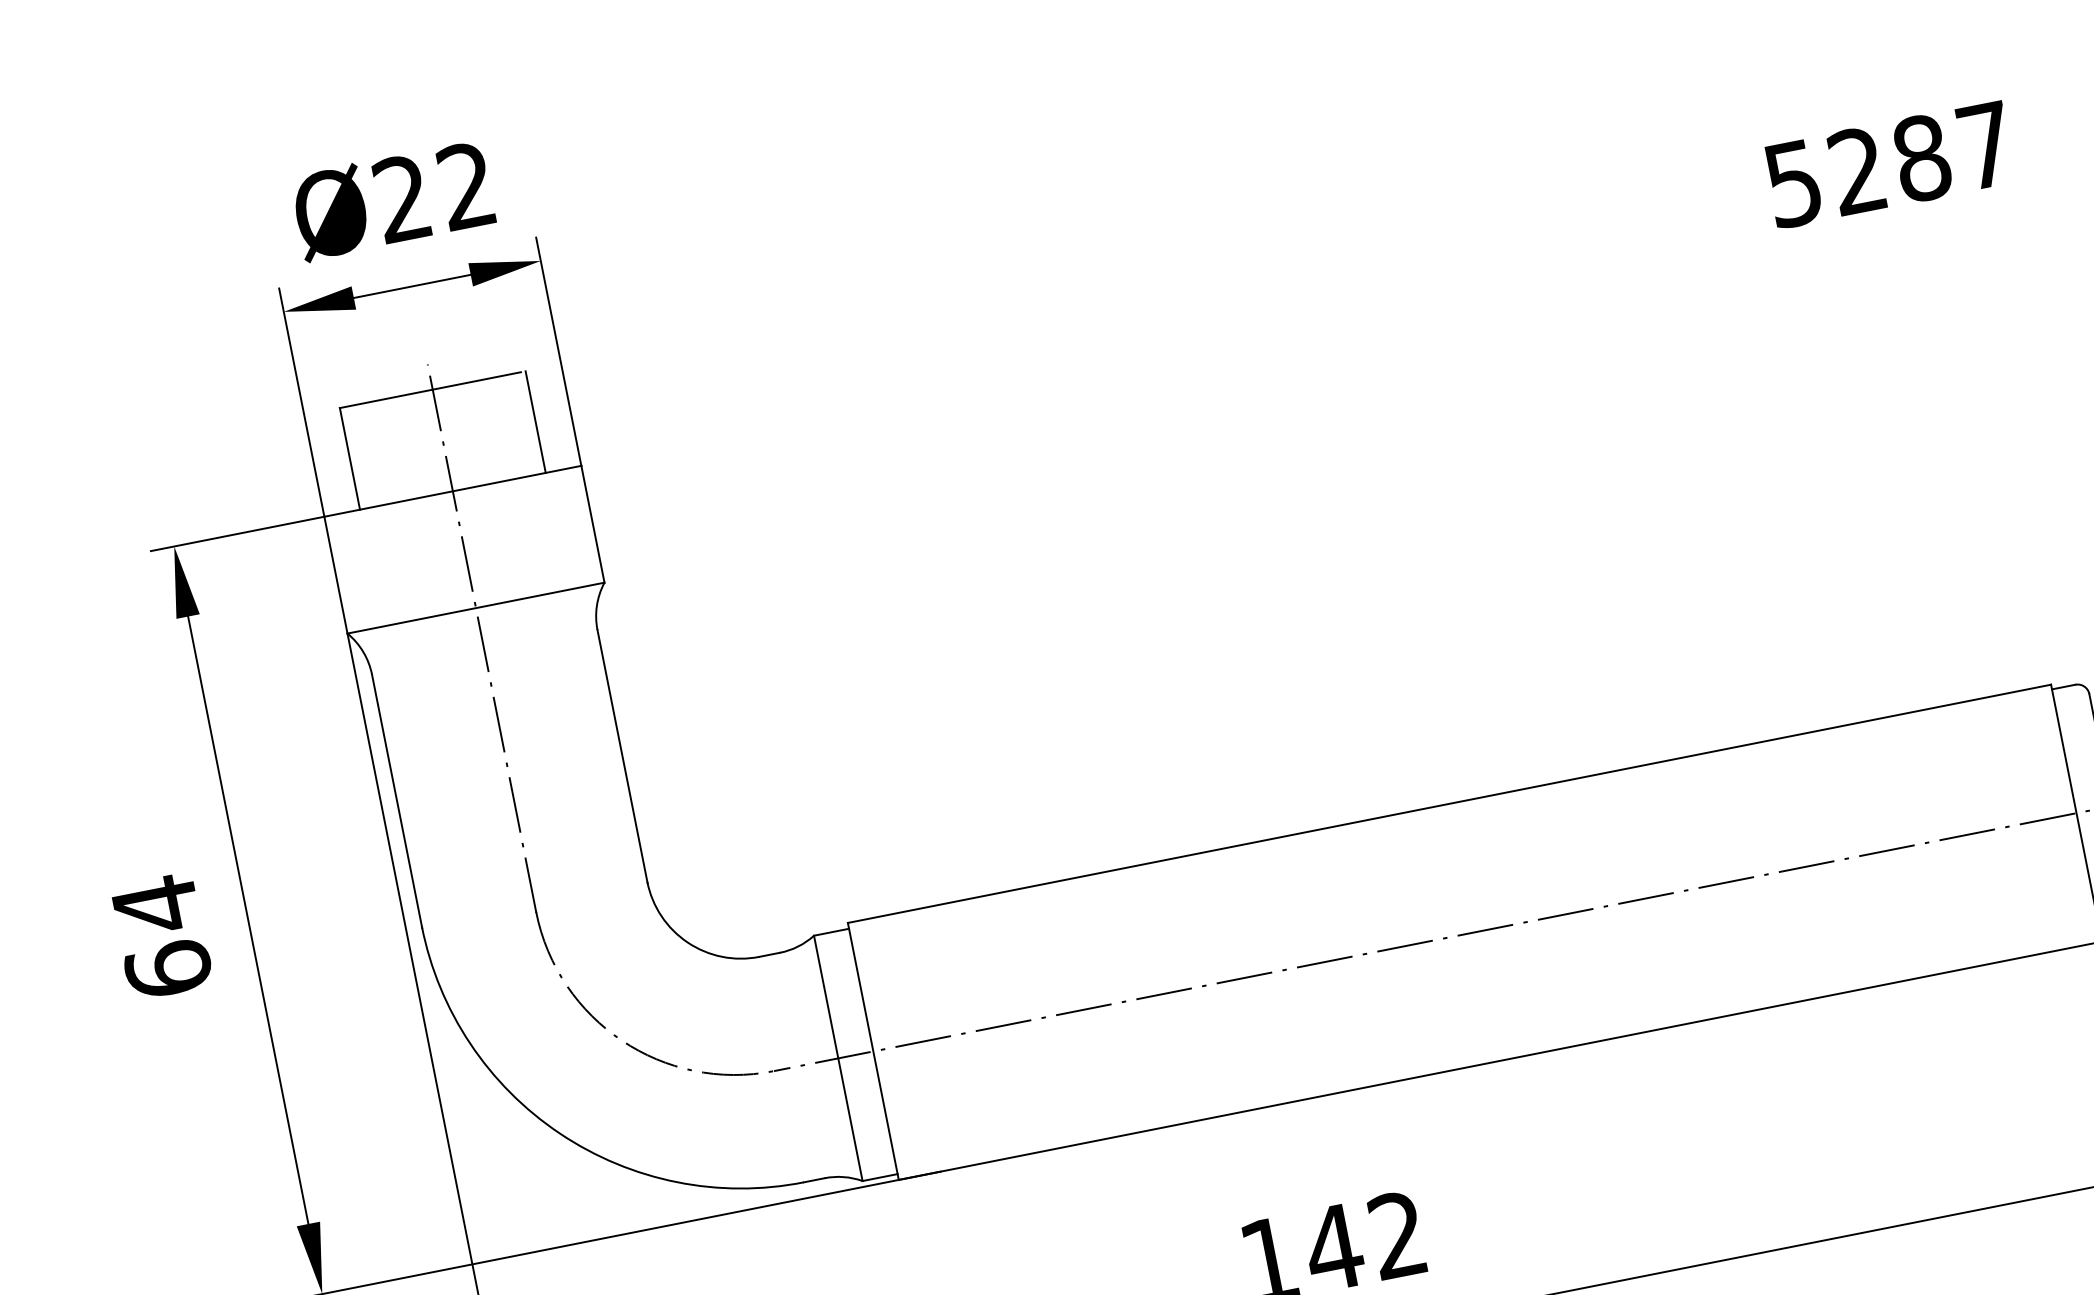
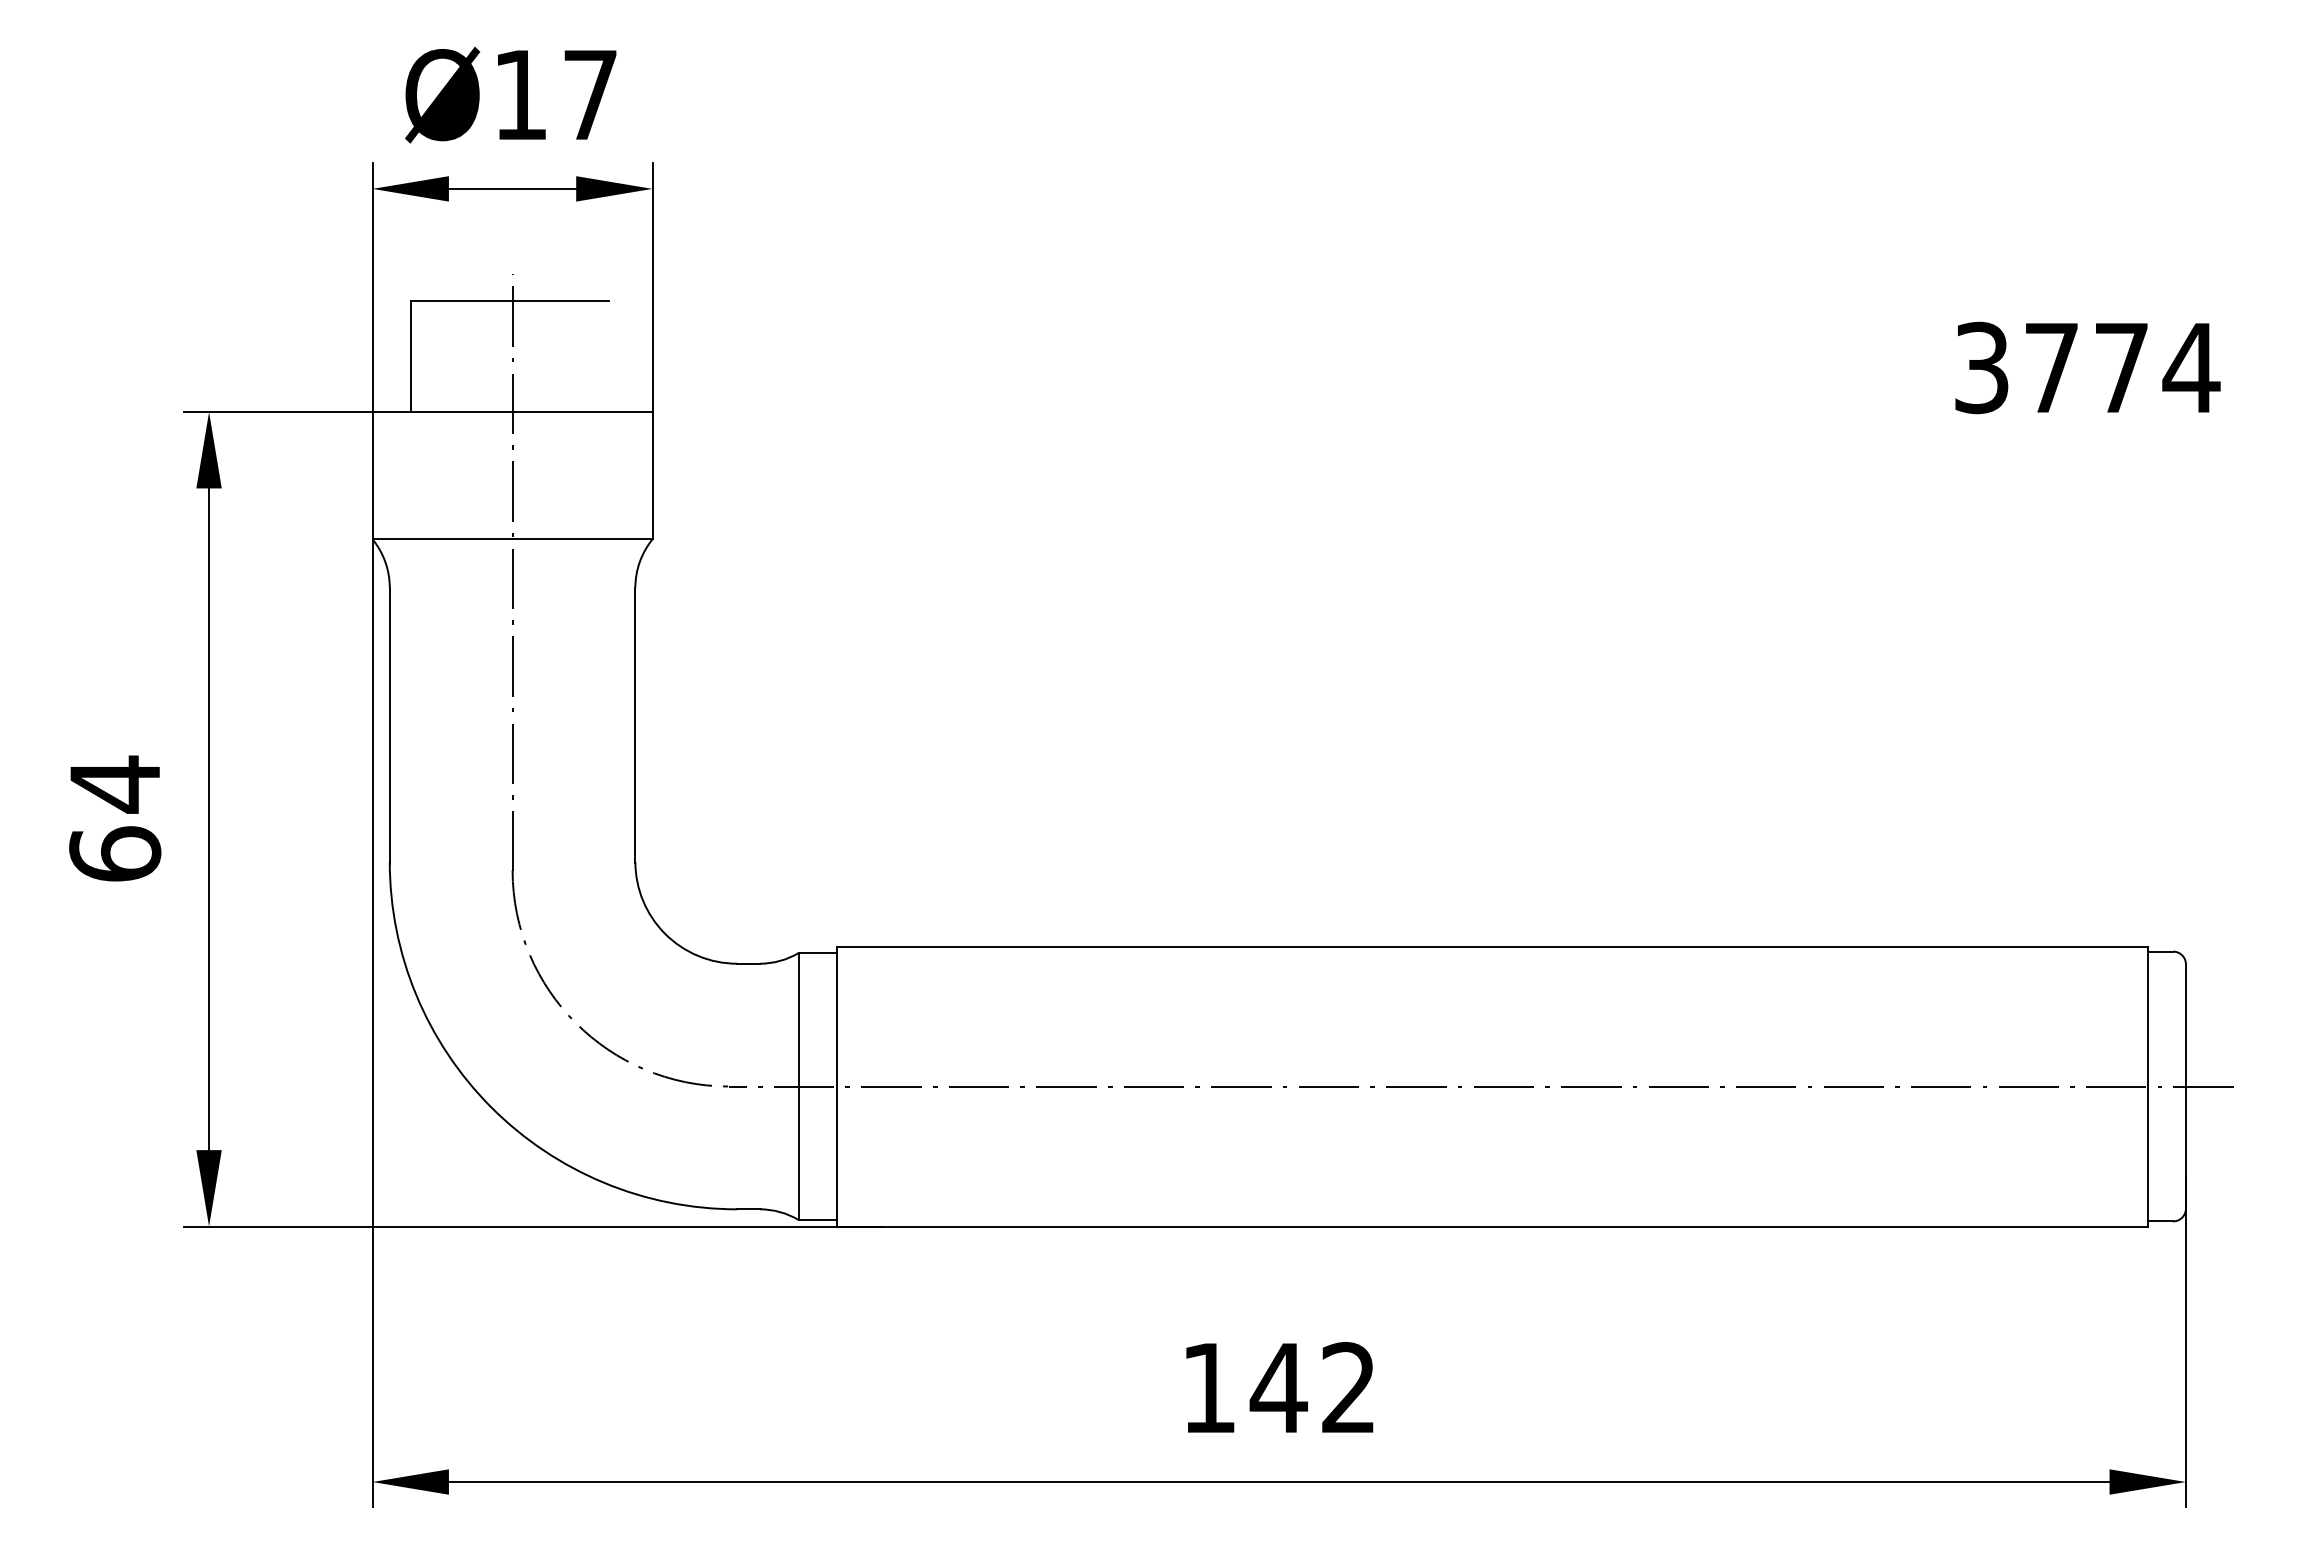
text: (1890, 164) -> (2087, 367), 5287 -> 3774
text: (434, 191) -> (555, 94), Ø22 -> Ø17
line: (535, 421) -> (613, 356), removed

